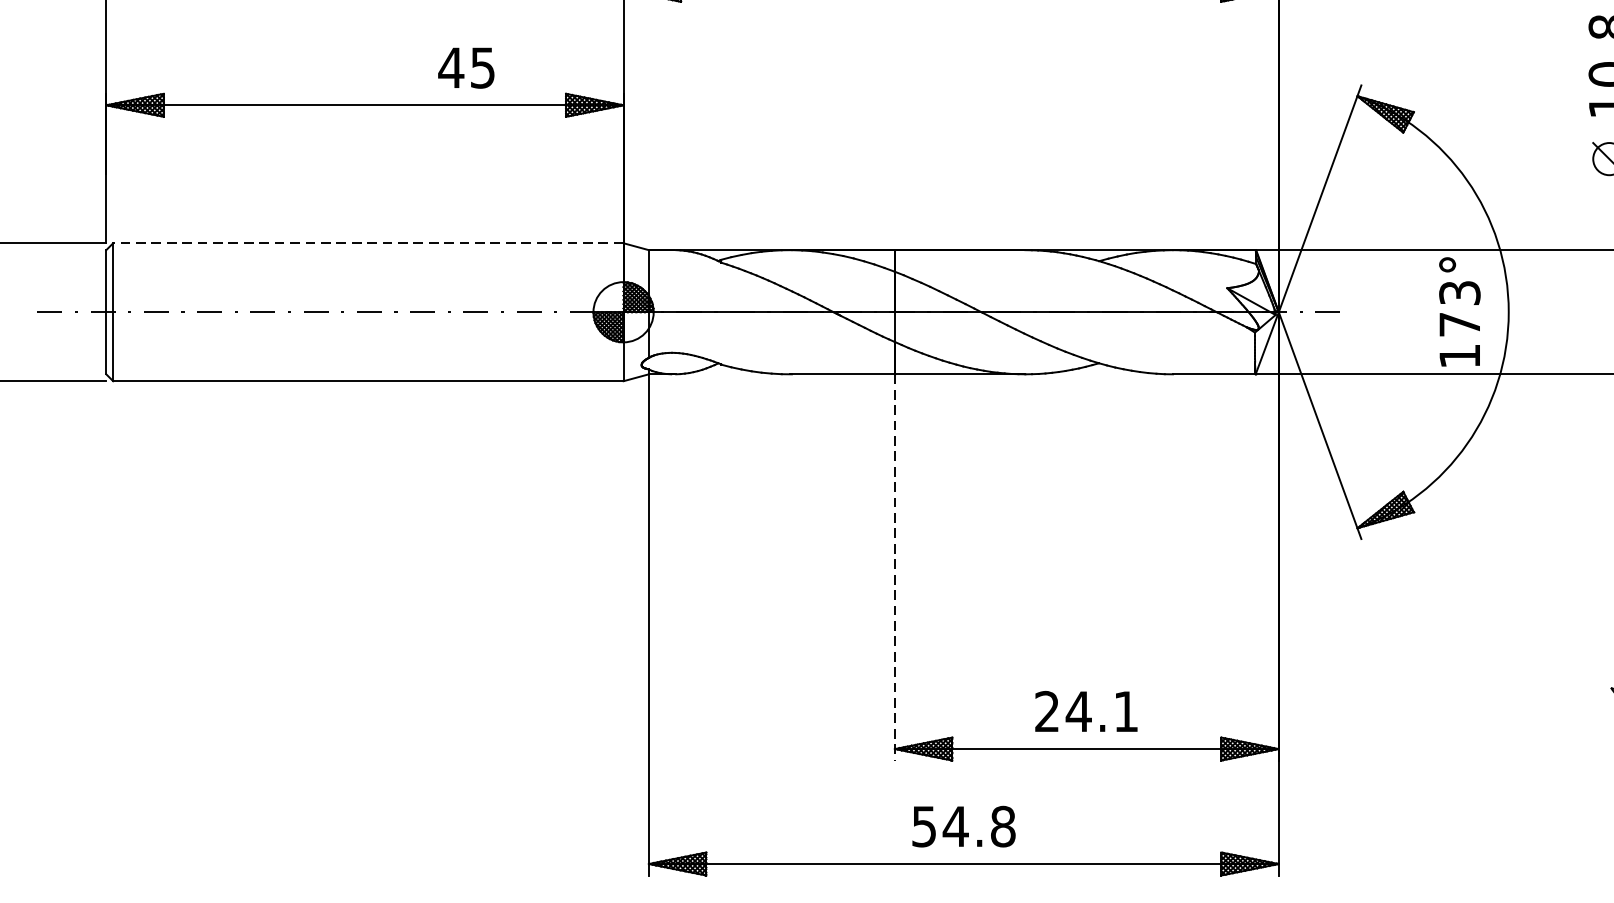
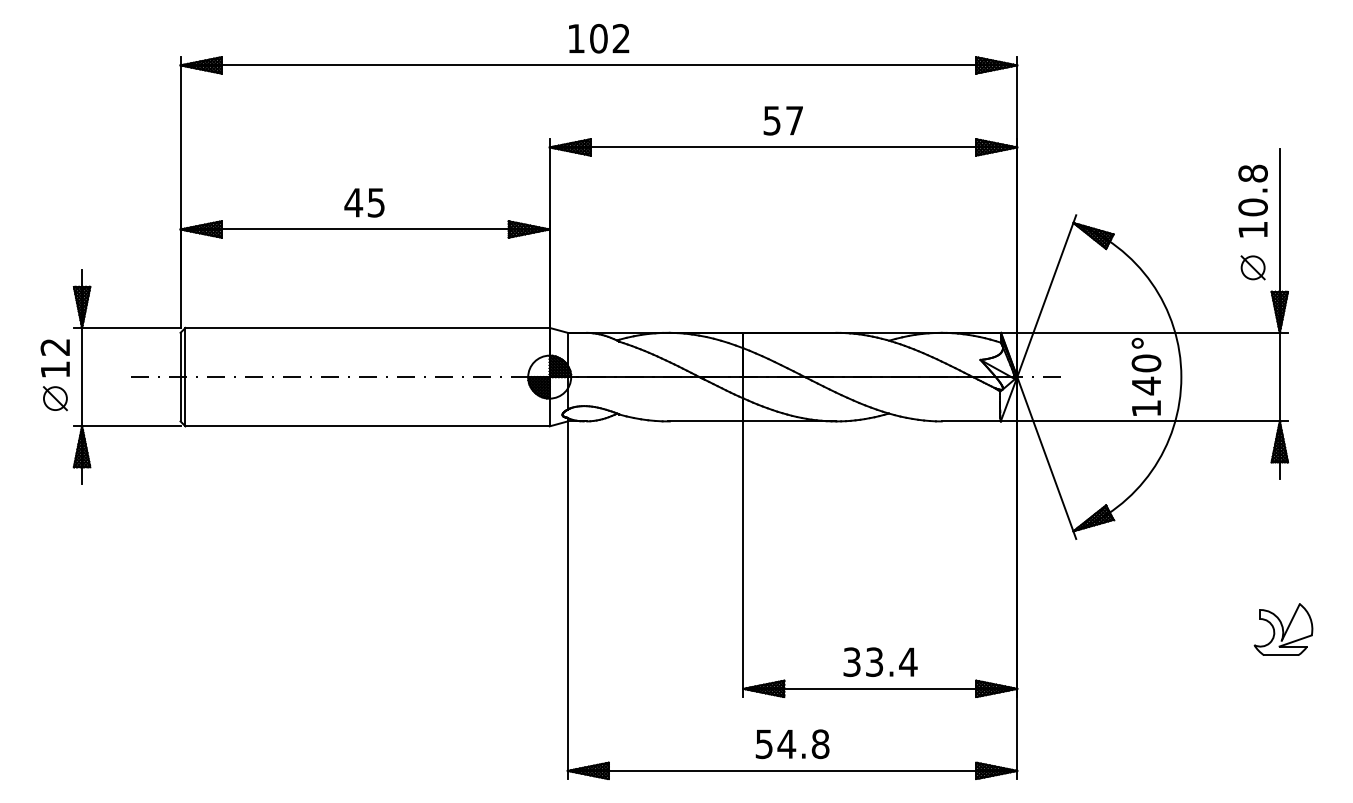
text: (466, 67) -> (364, 202), moved
line: (368, 242) -> (367, 327), dashed -> solid
text: (1459, 308) -> (1146, 374), 173° -> 140°
line: (895, 567) -> (743, 559), dashed -> solid
text: (1087, 712) -> (880, 662), 24.1 -> 33.4

